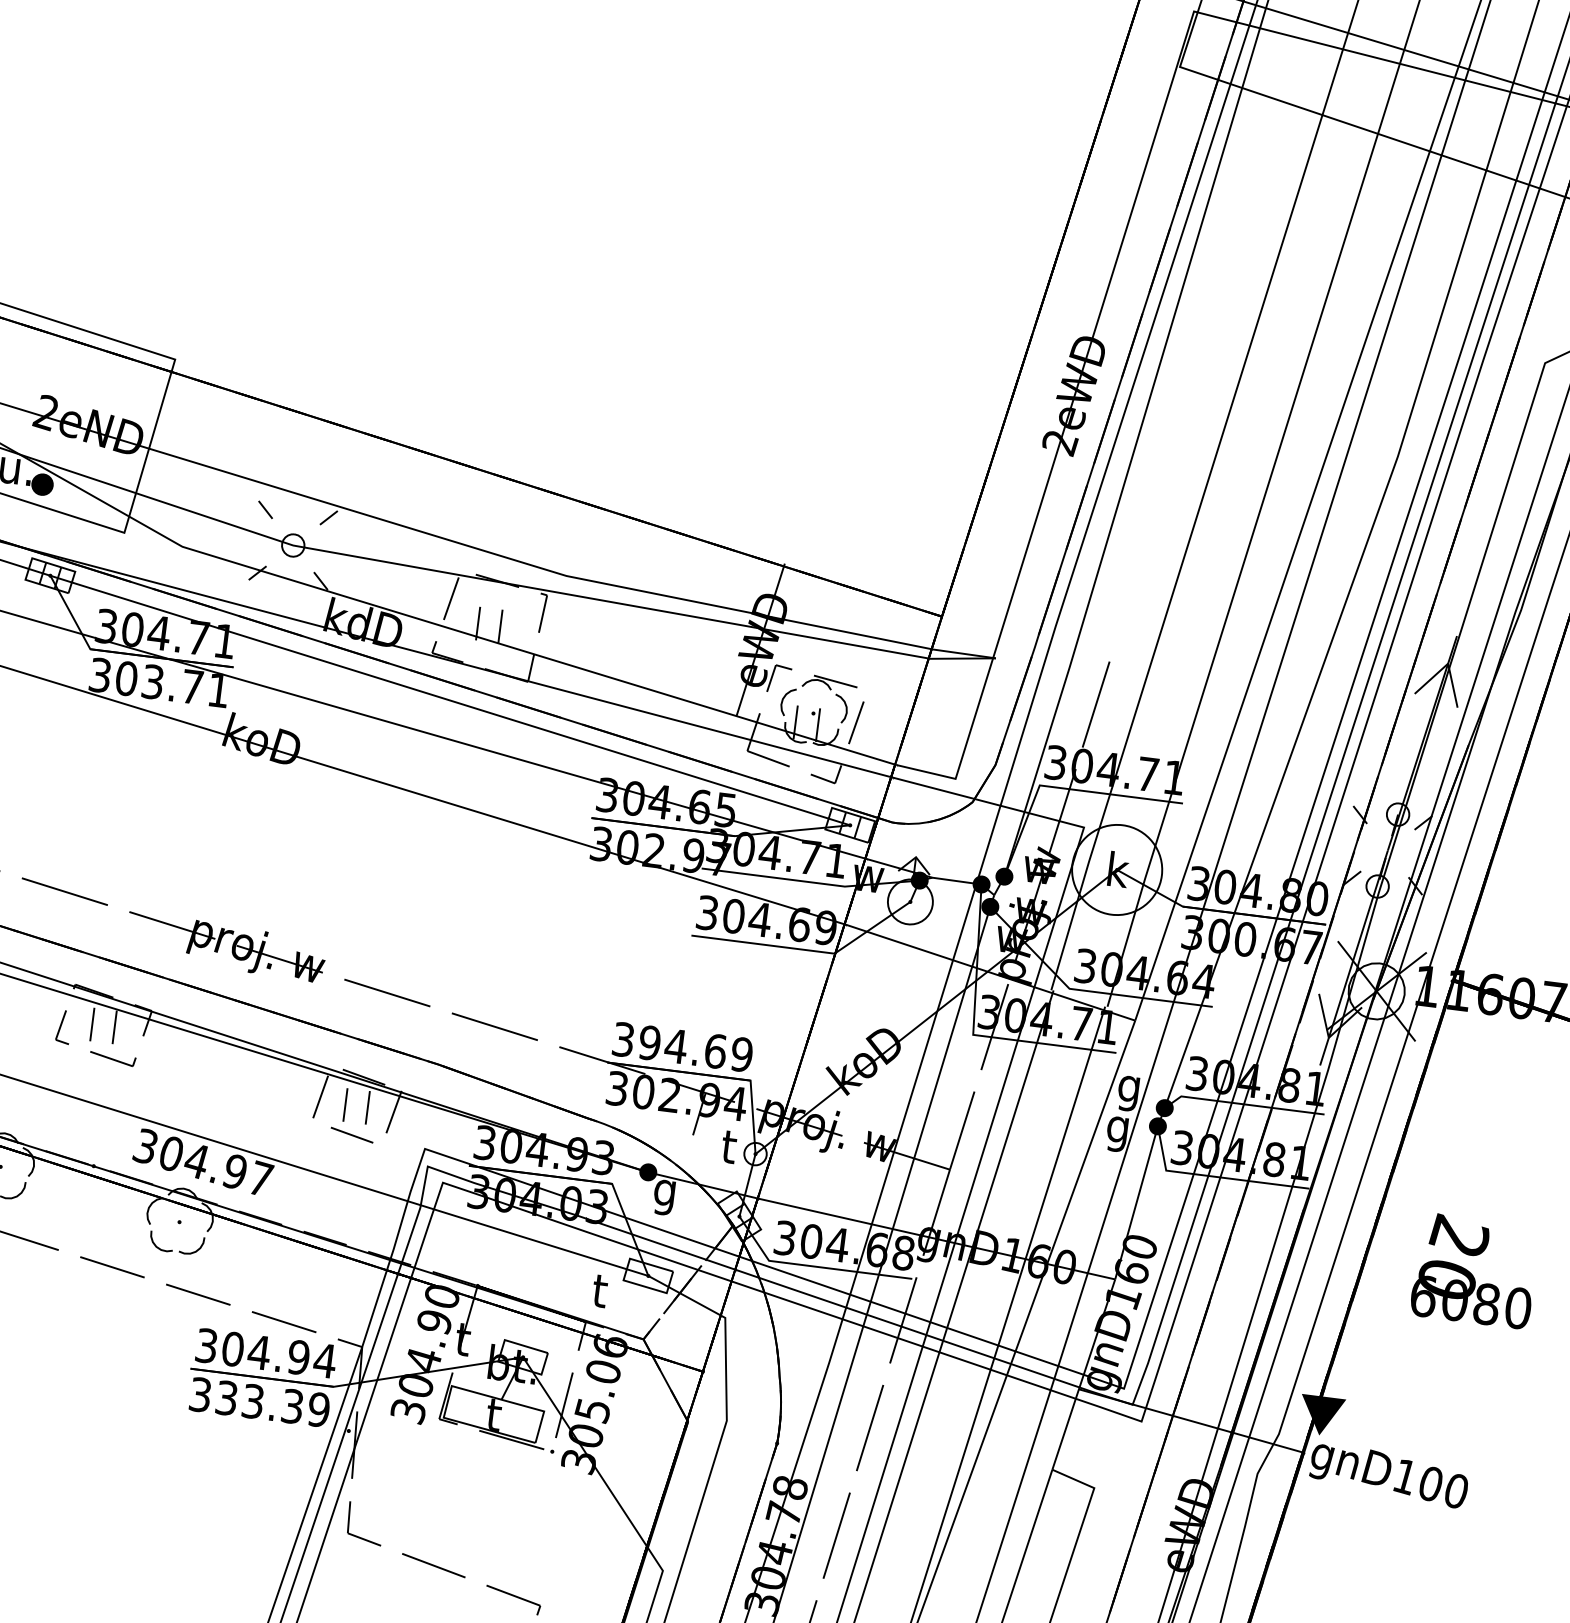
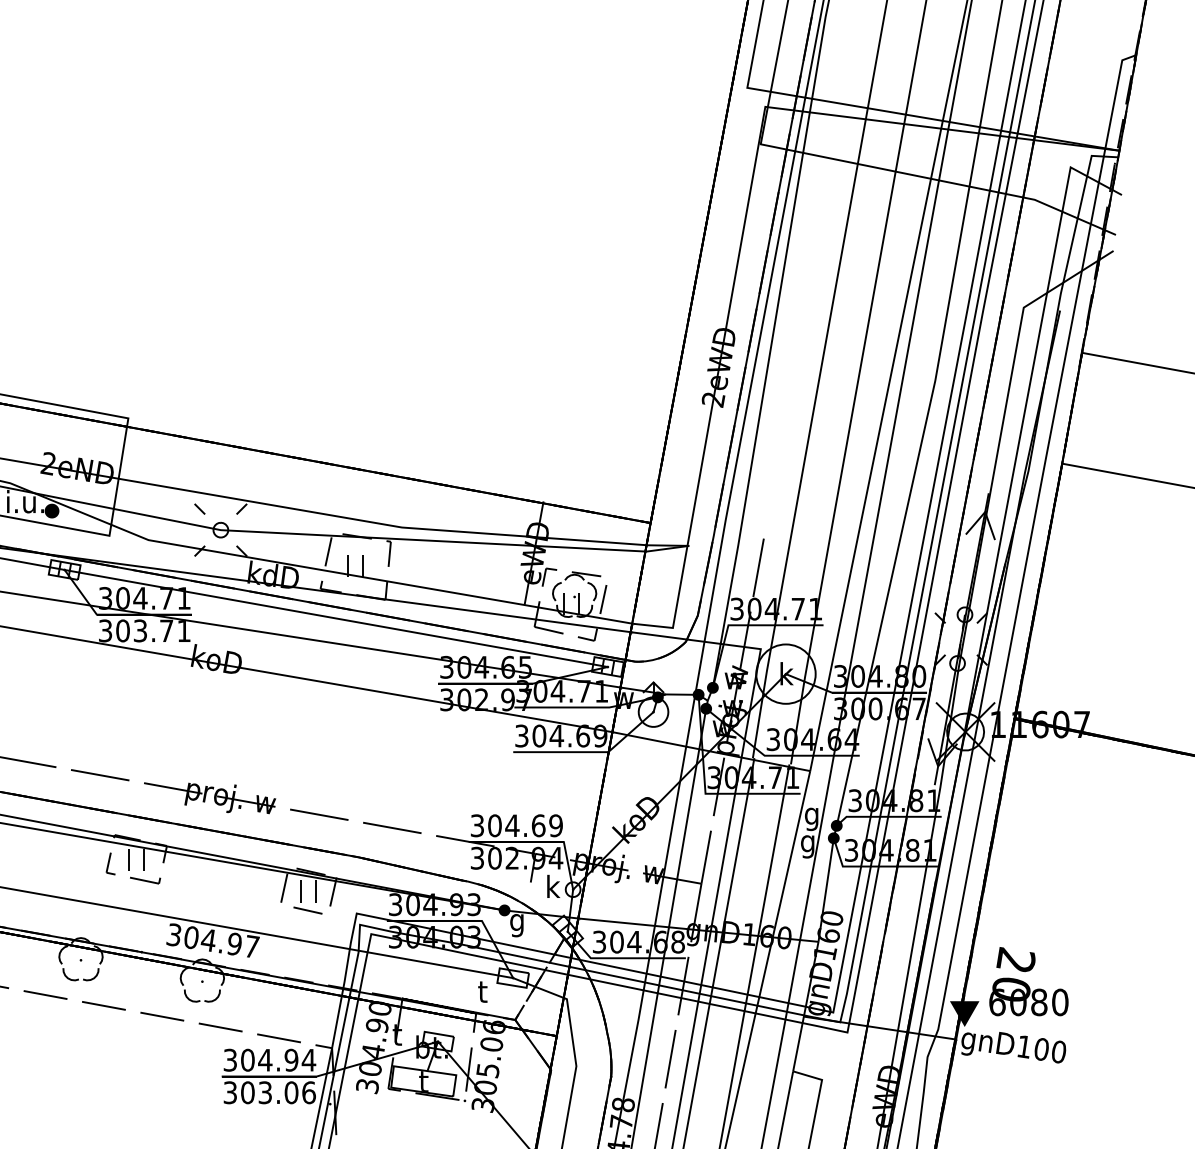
text: (649, 1042) -> (494, 825), 394.69 -> 304.69
text: (726, 1144) -> (553, 885), t -> k
text: (1474, 1270) -> (1028, 981), moved
text: (273, 1403) -> (278, 1092), 333.39 -> 303.06

